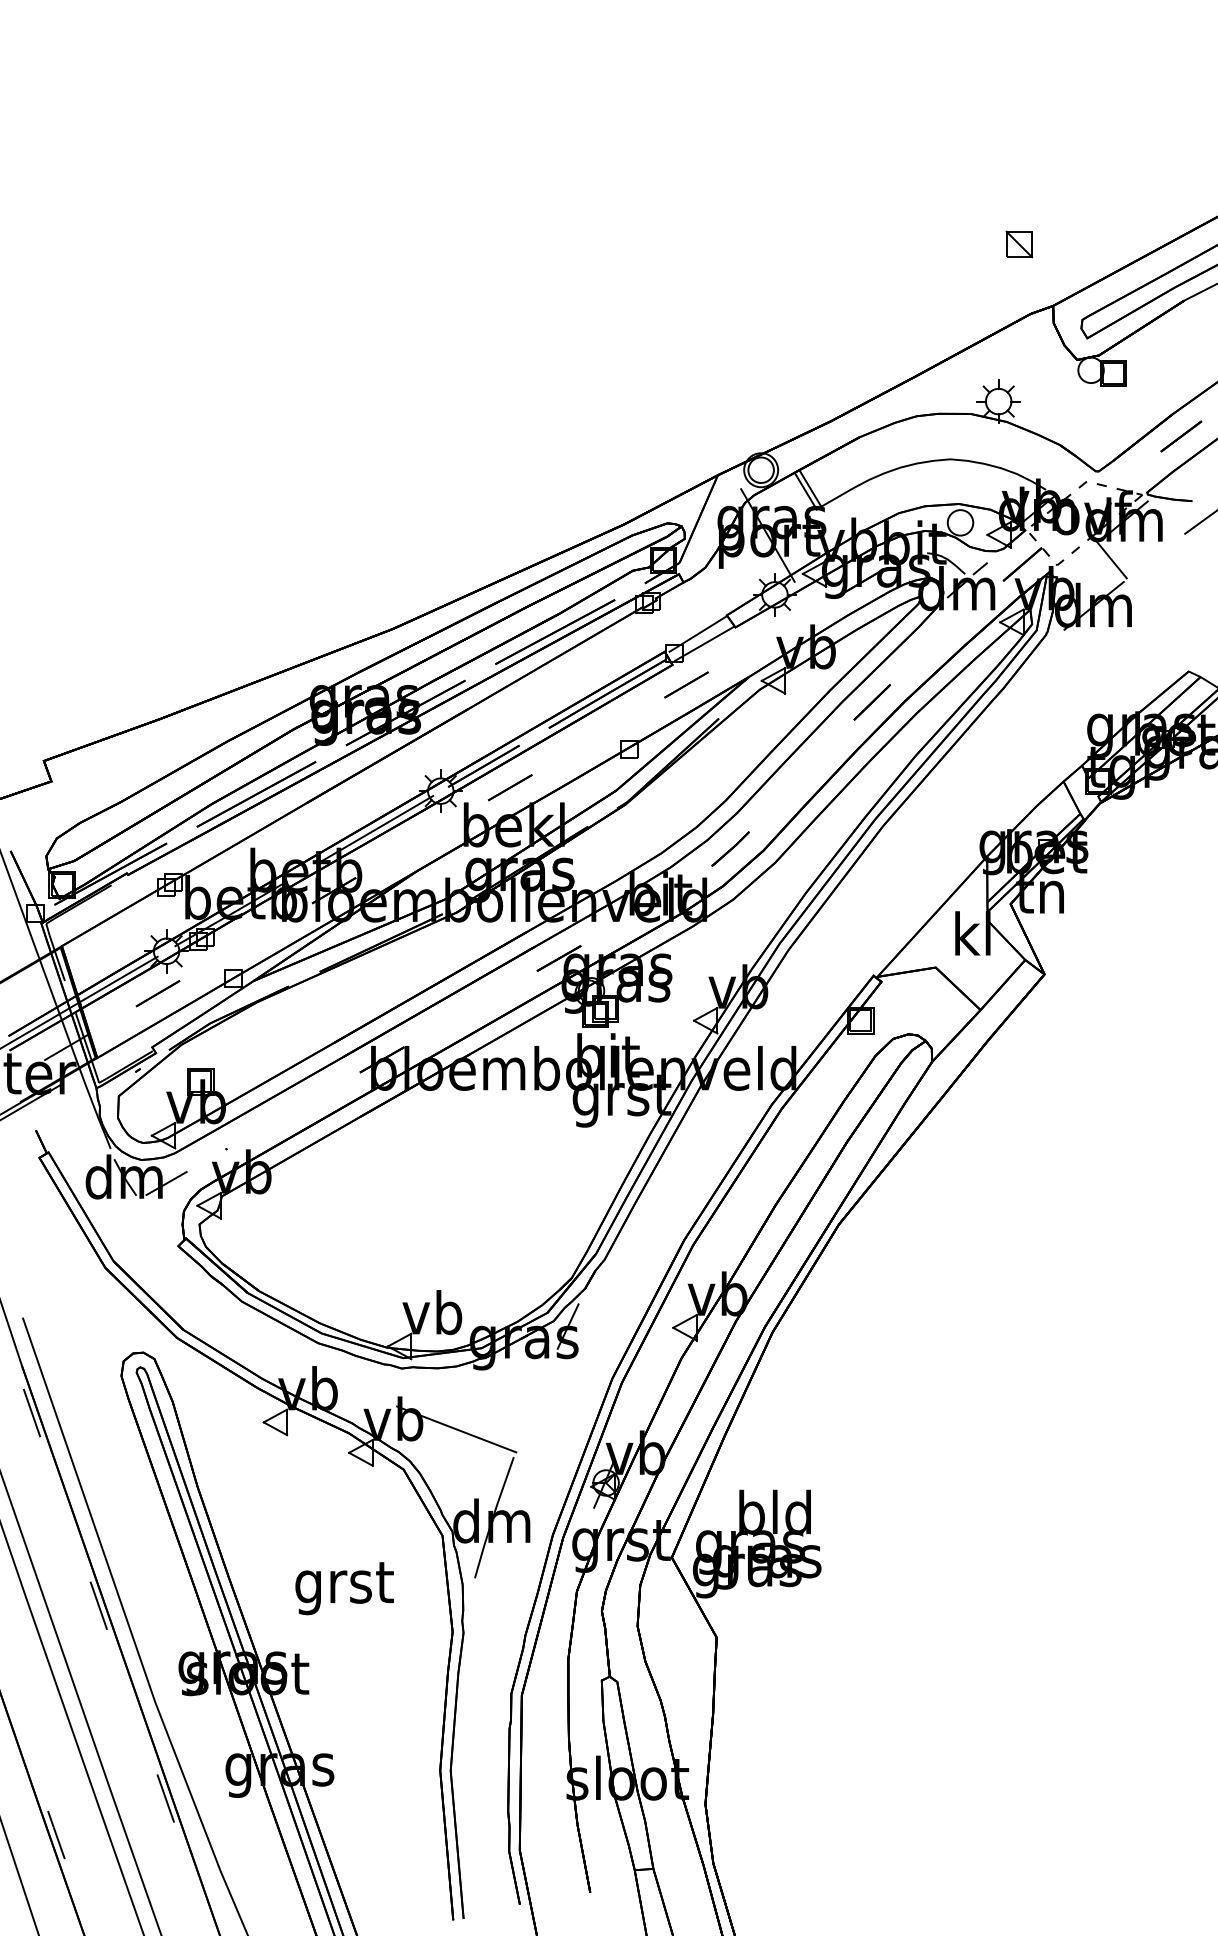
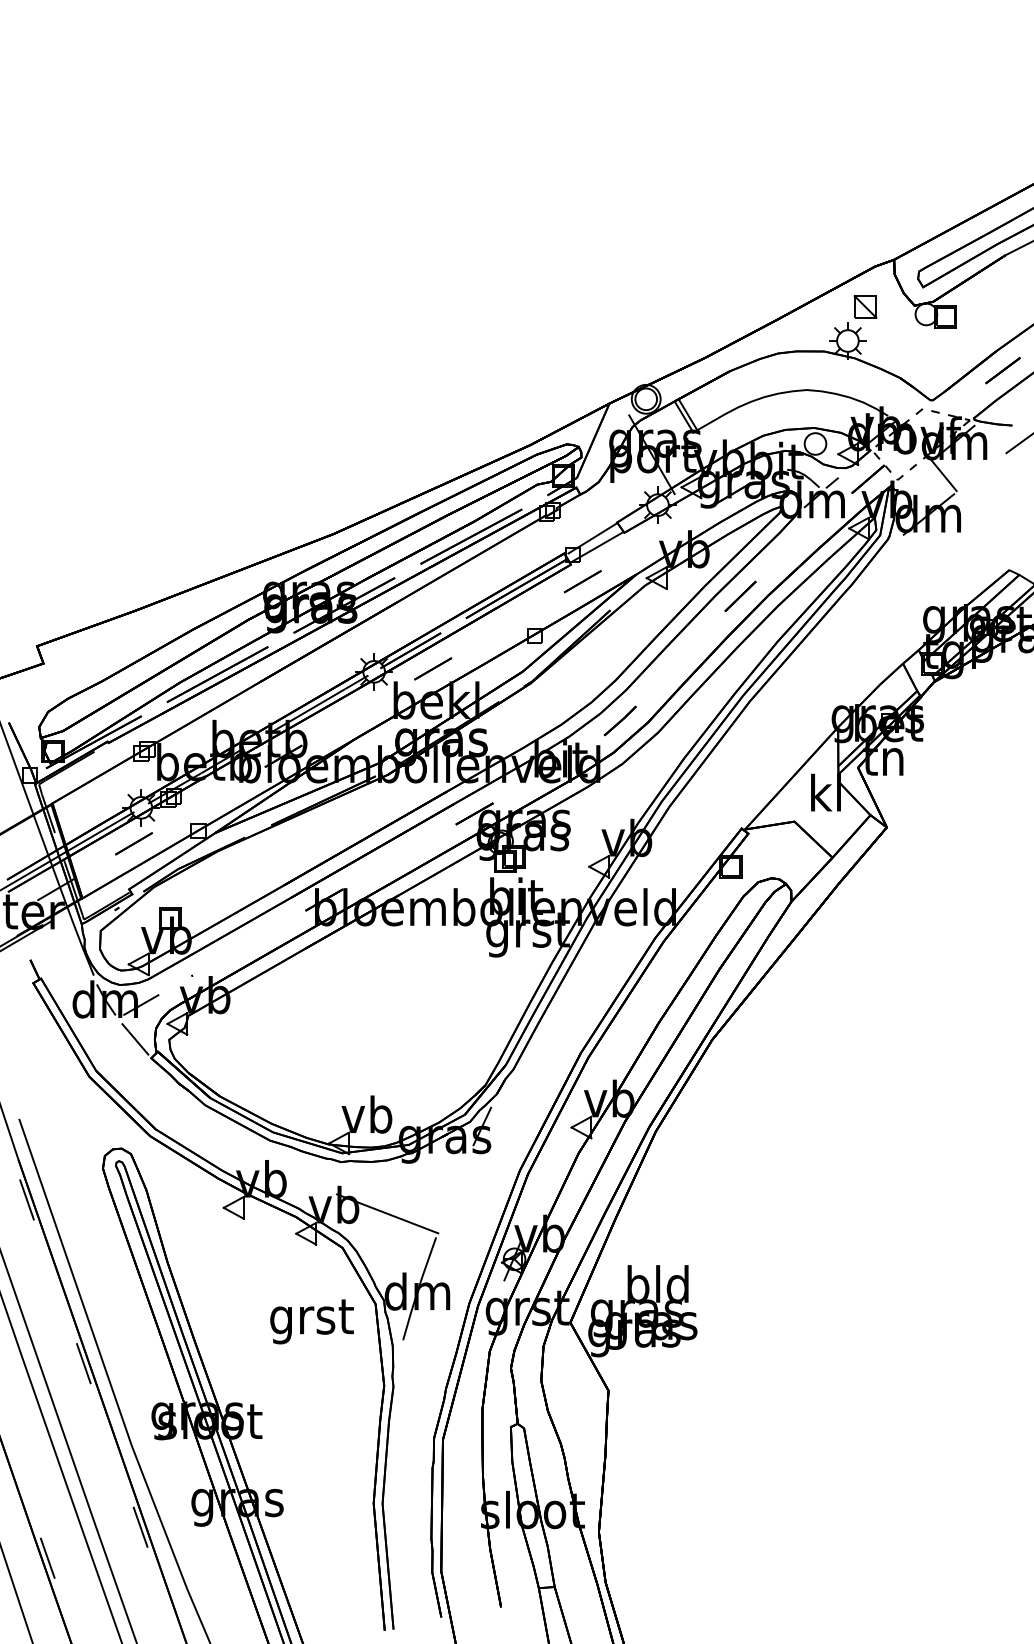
part: (1019, 244) -> (865, 306), moved
line: (159, 1223) -> (135, 1038), added
text: (344, 1588) -> (311, 1321), moved

